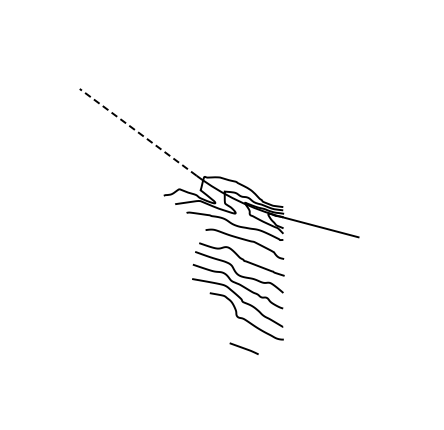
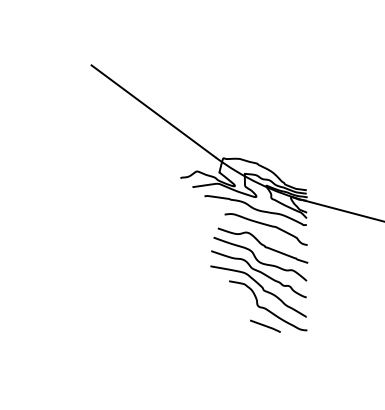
line: (138, 132) -> (153, 111), dashed -> solid
line: (243, 348) -> (264, 326), moved

